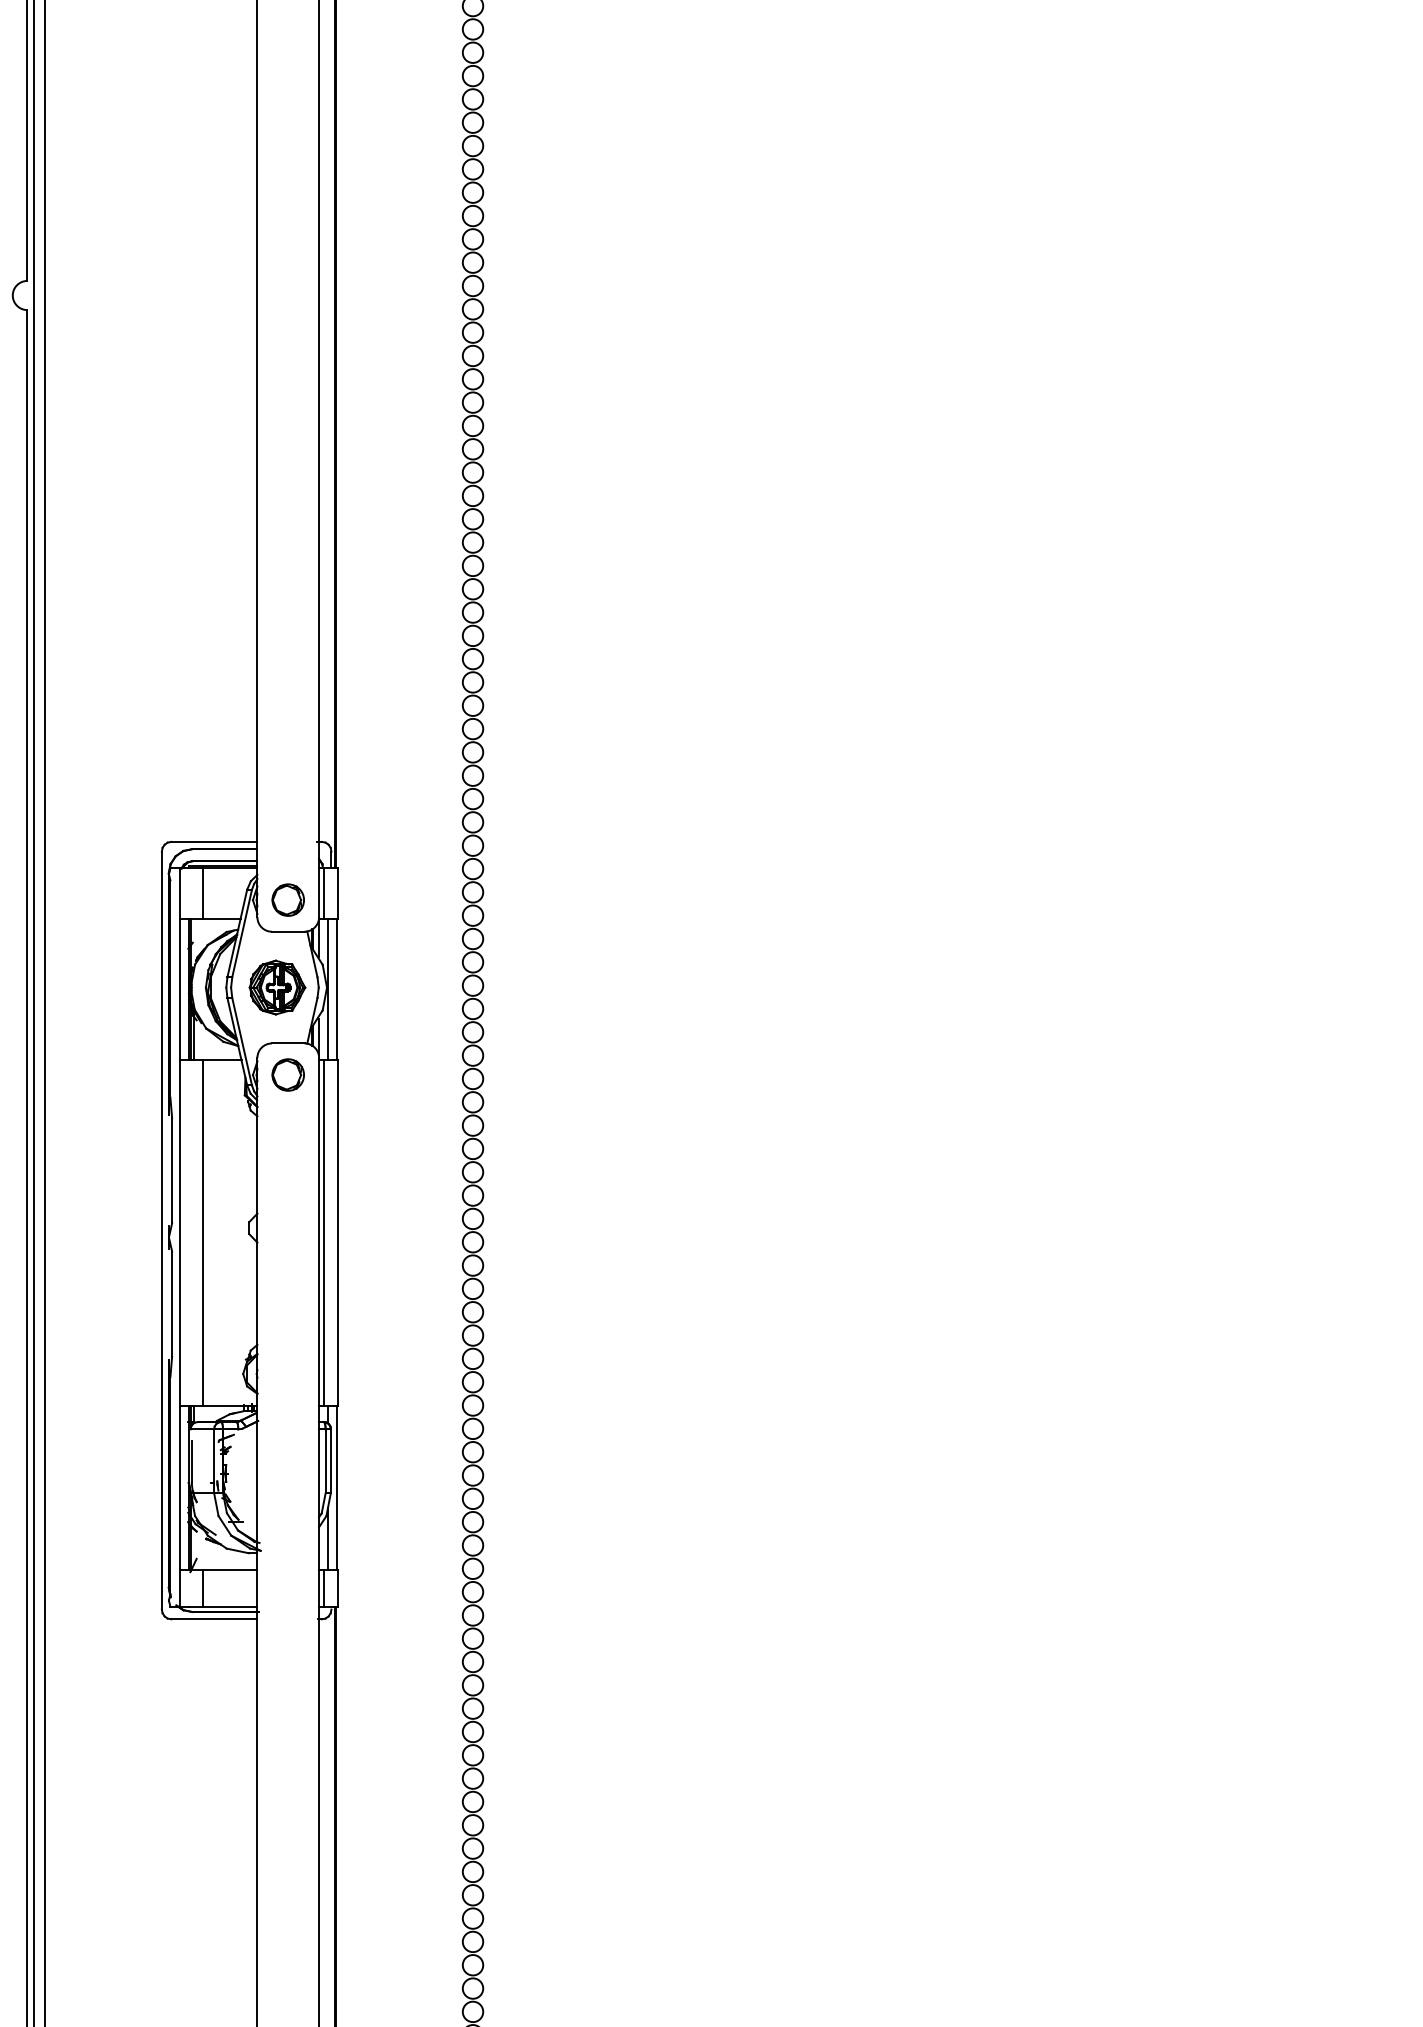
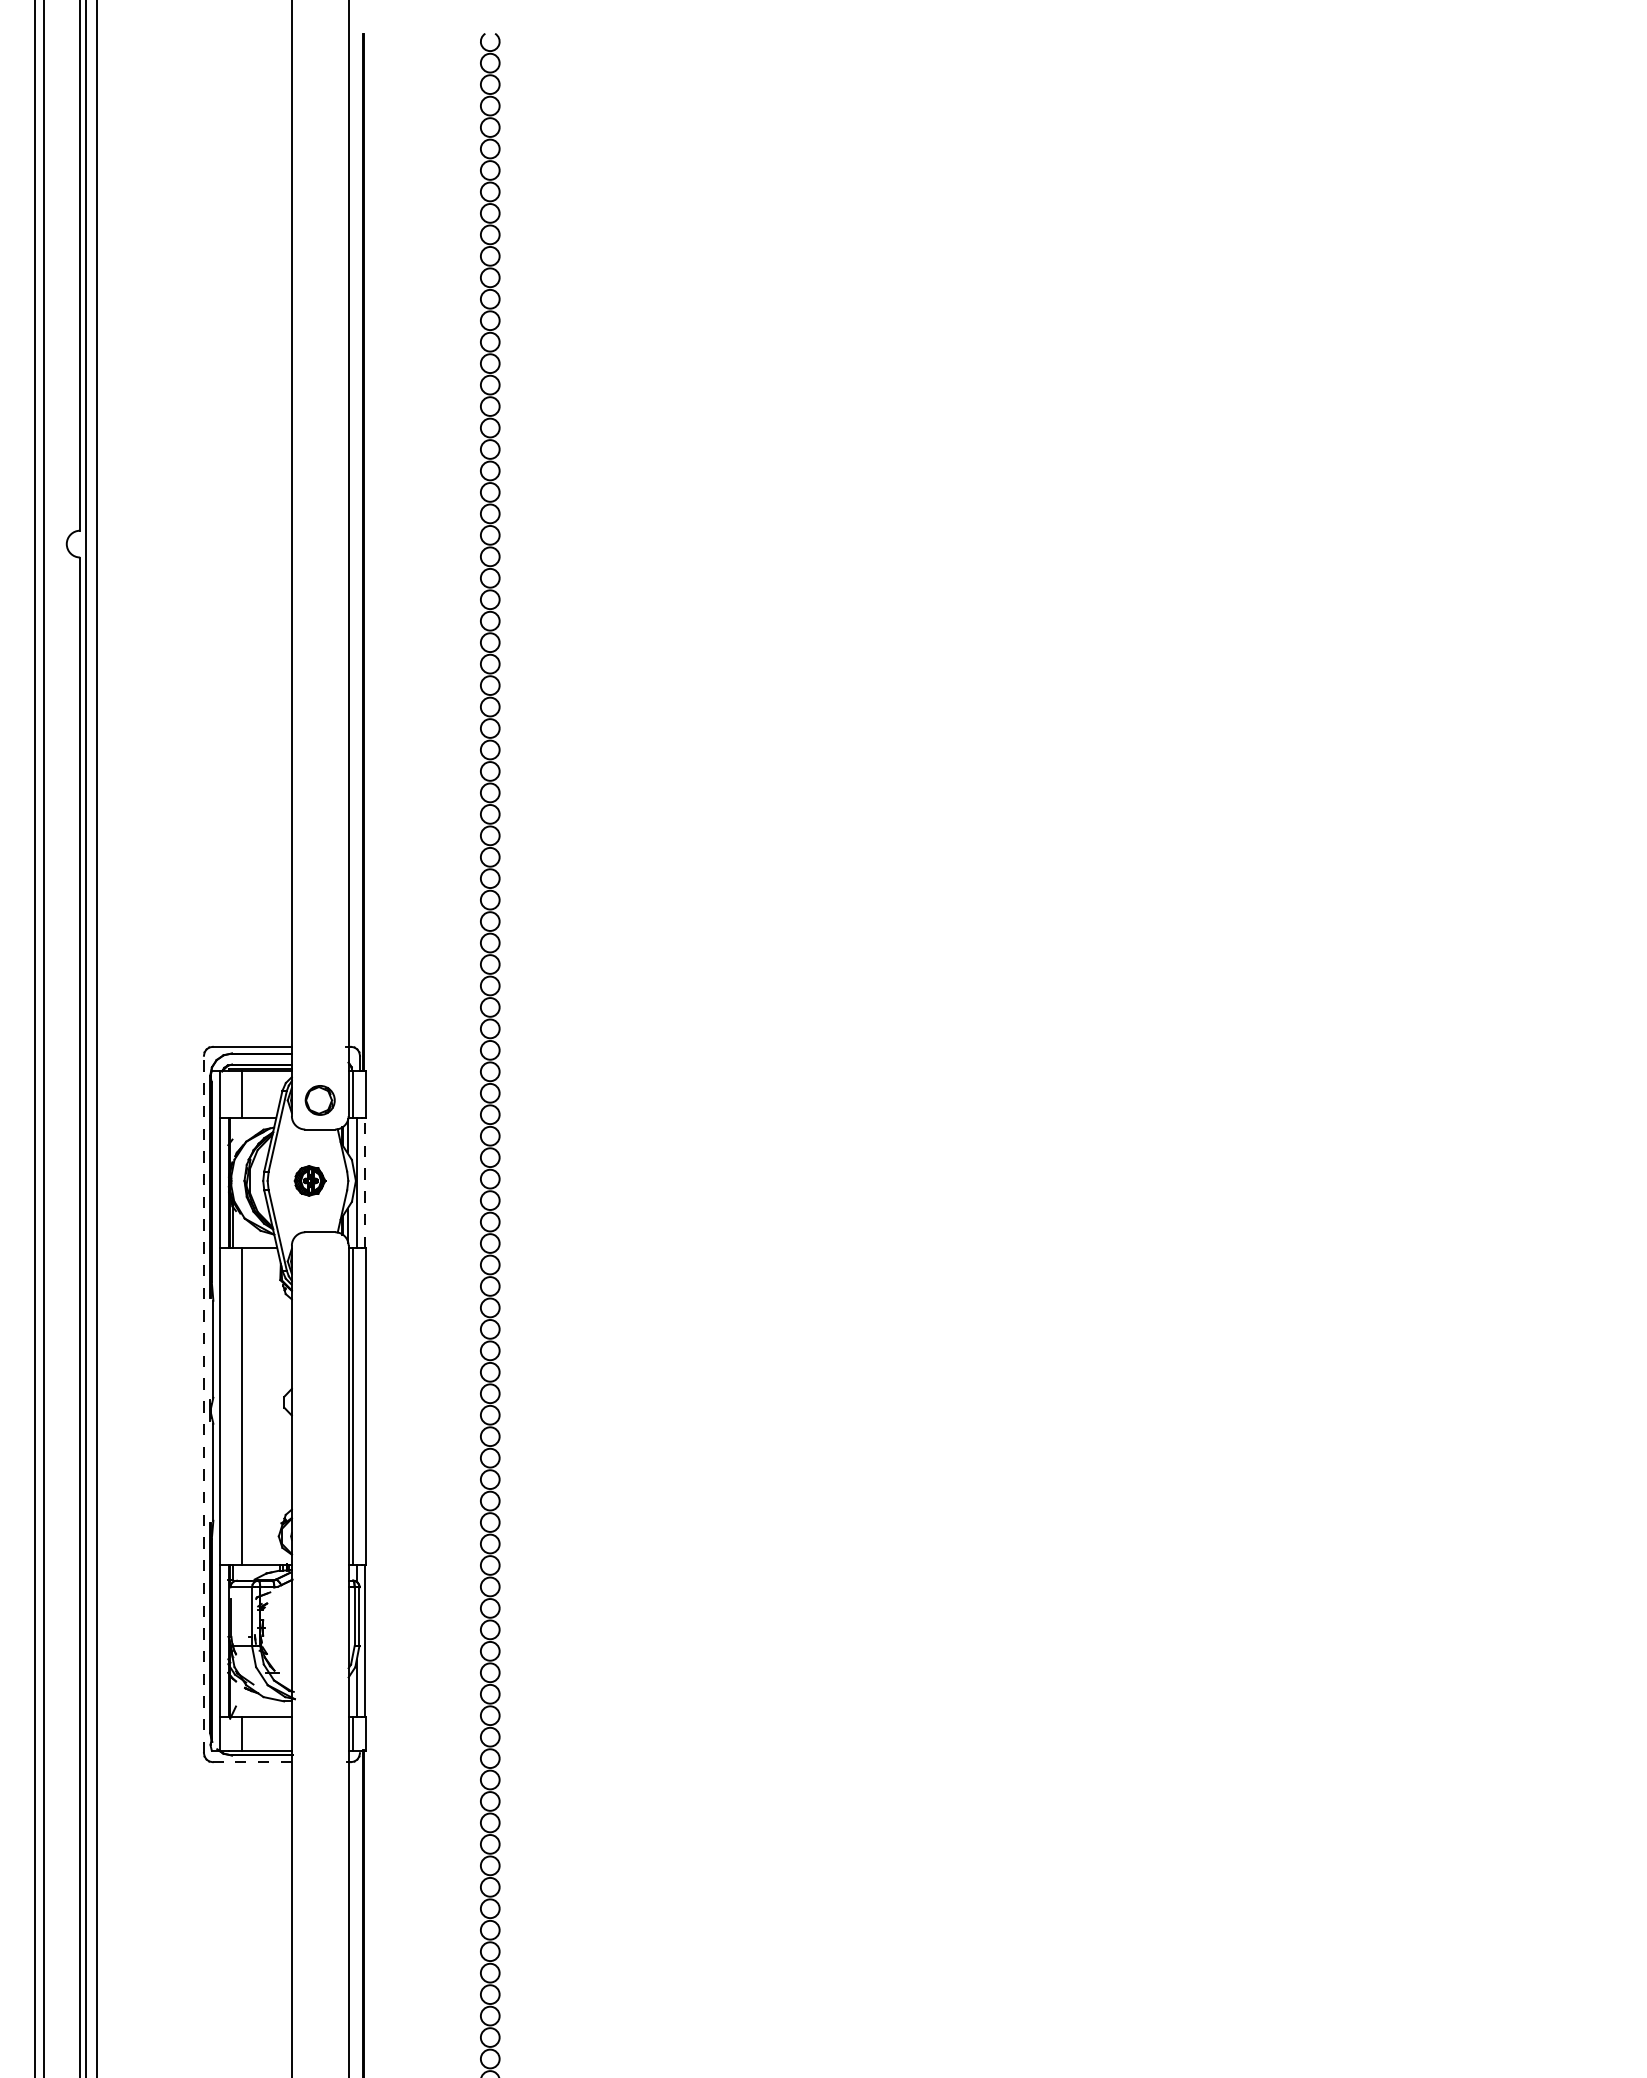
part: (276, 987) -> (309, 1180), size x0.6
line: (337, 989) -> (365, 1182), solid -> dashed
part: (287, 1074) -> (319, 1260), removed
line: (161, 1230) -> (203, 1404), solid -> dashed
line: (214, 1619) -> (252, 1762), solid -> dashed

